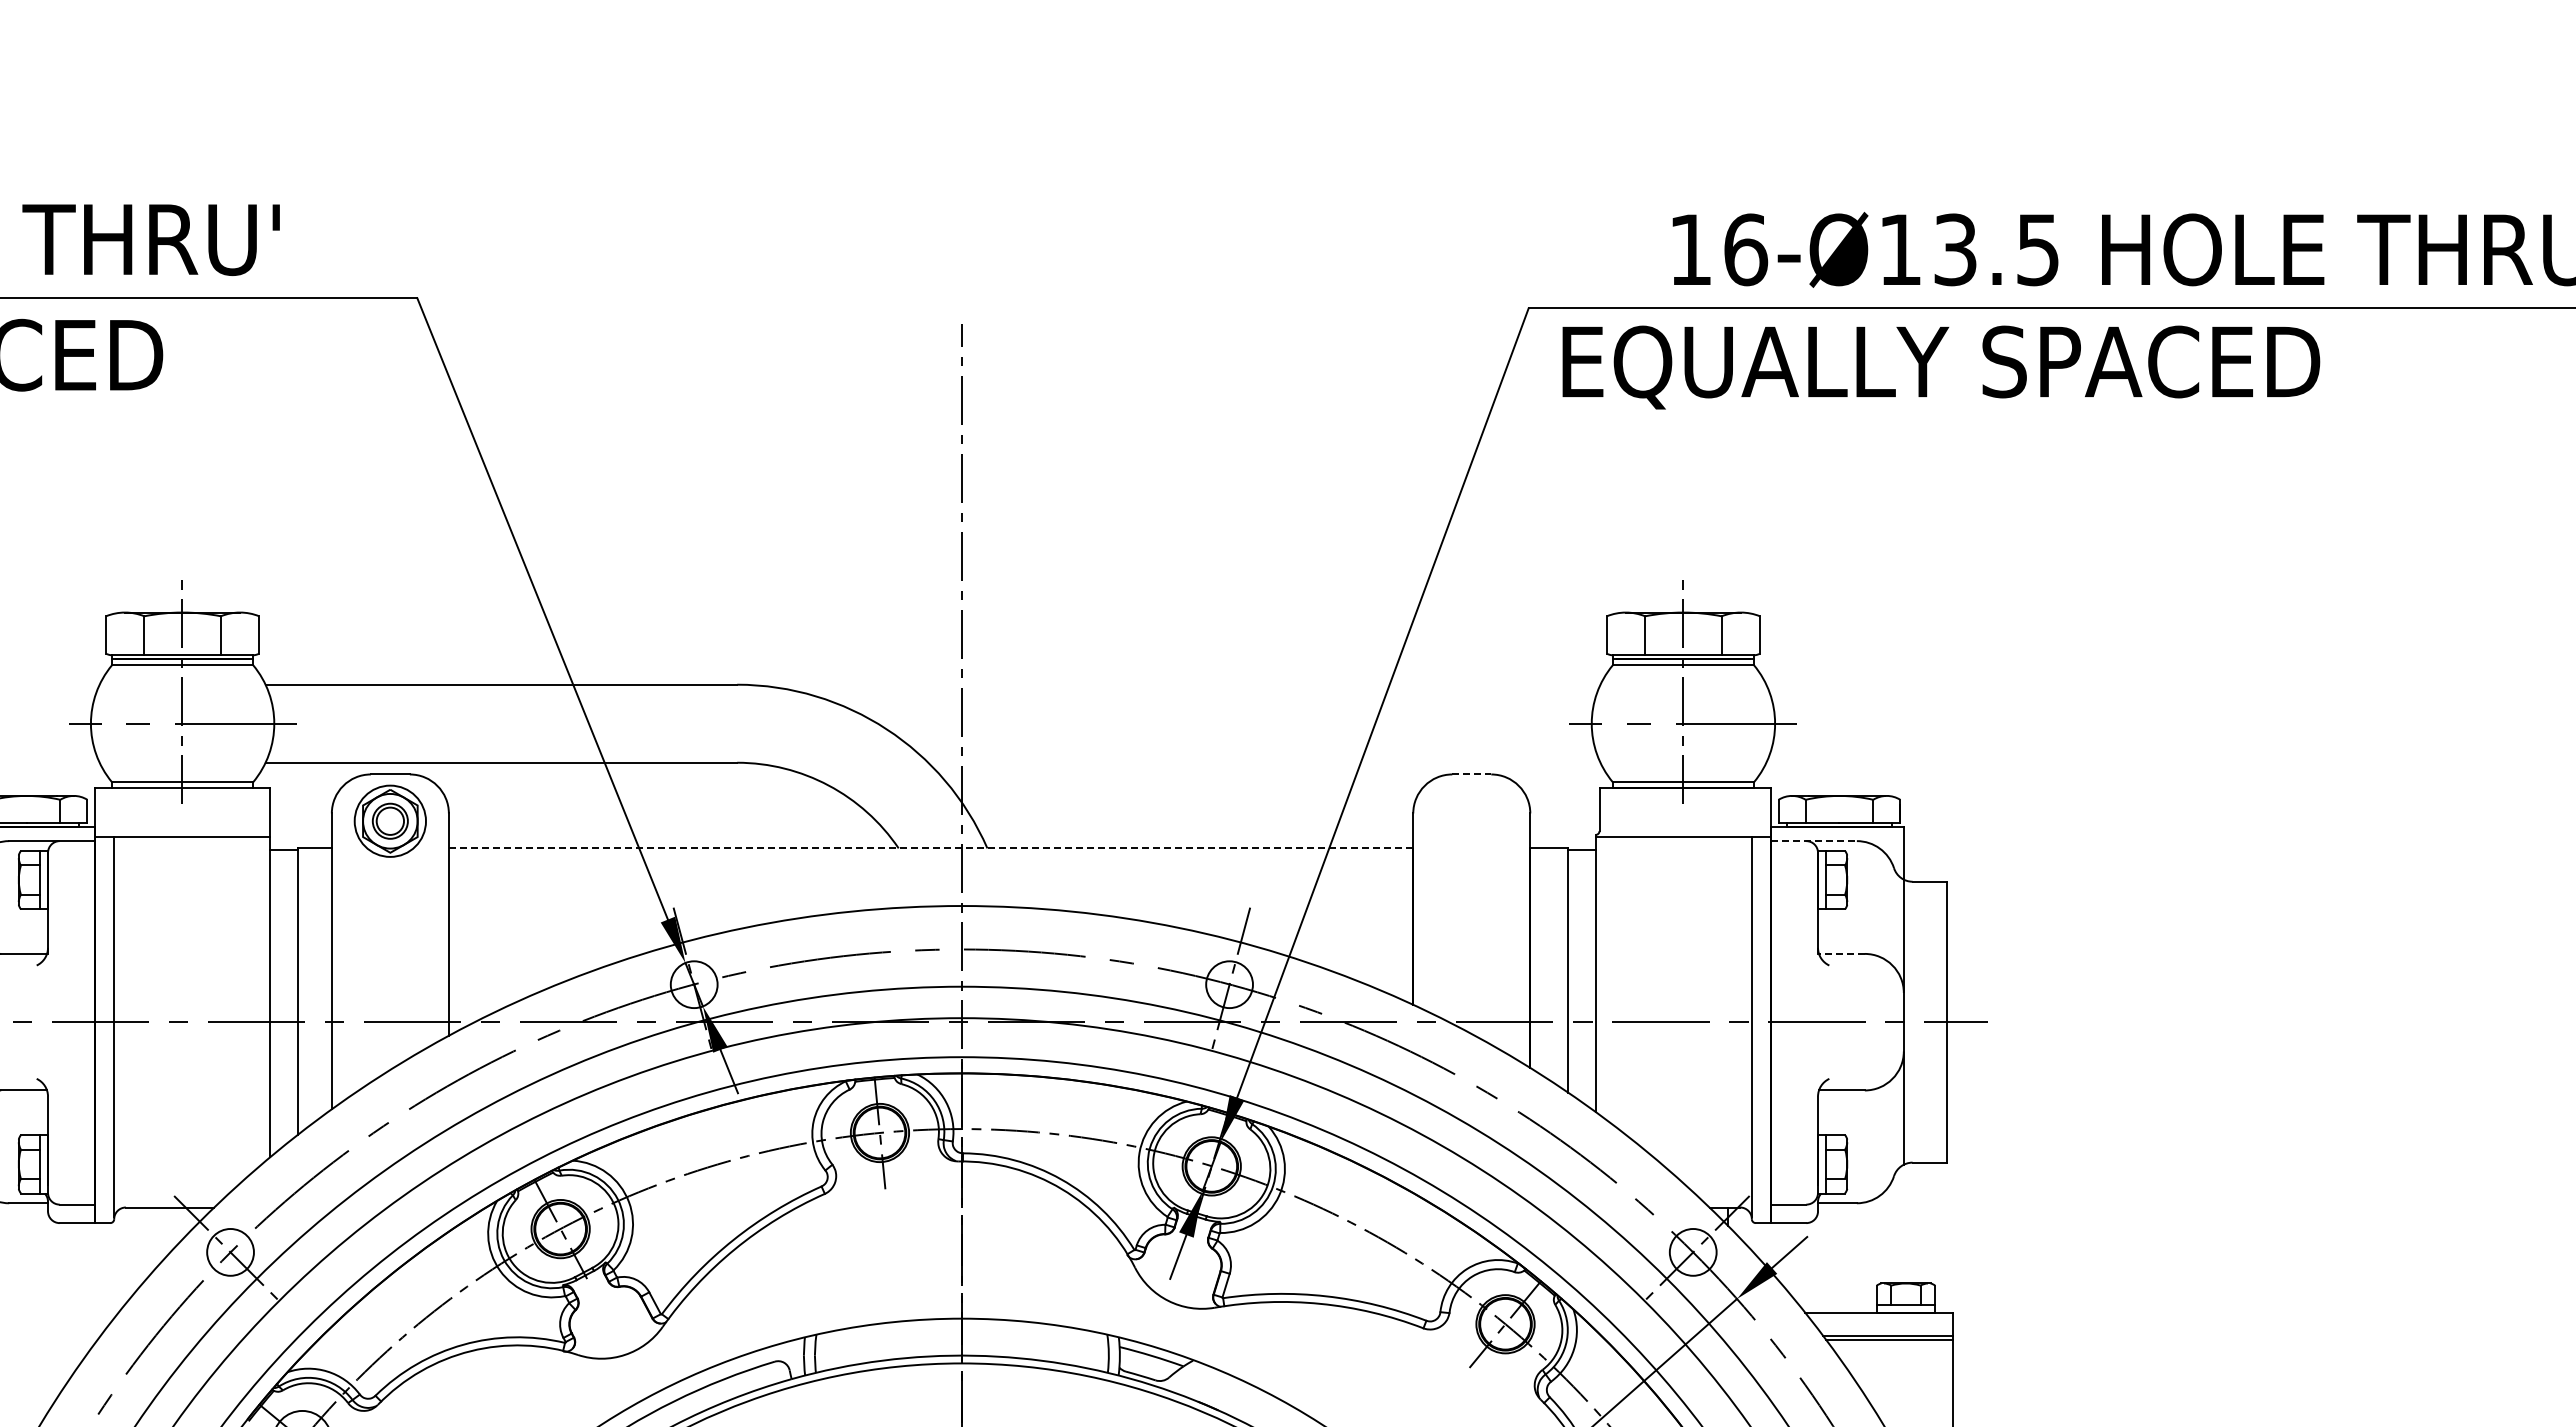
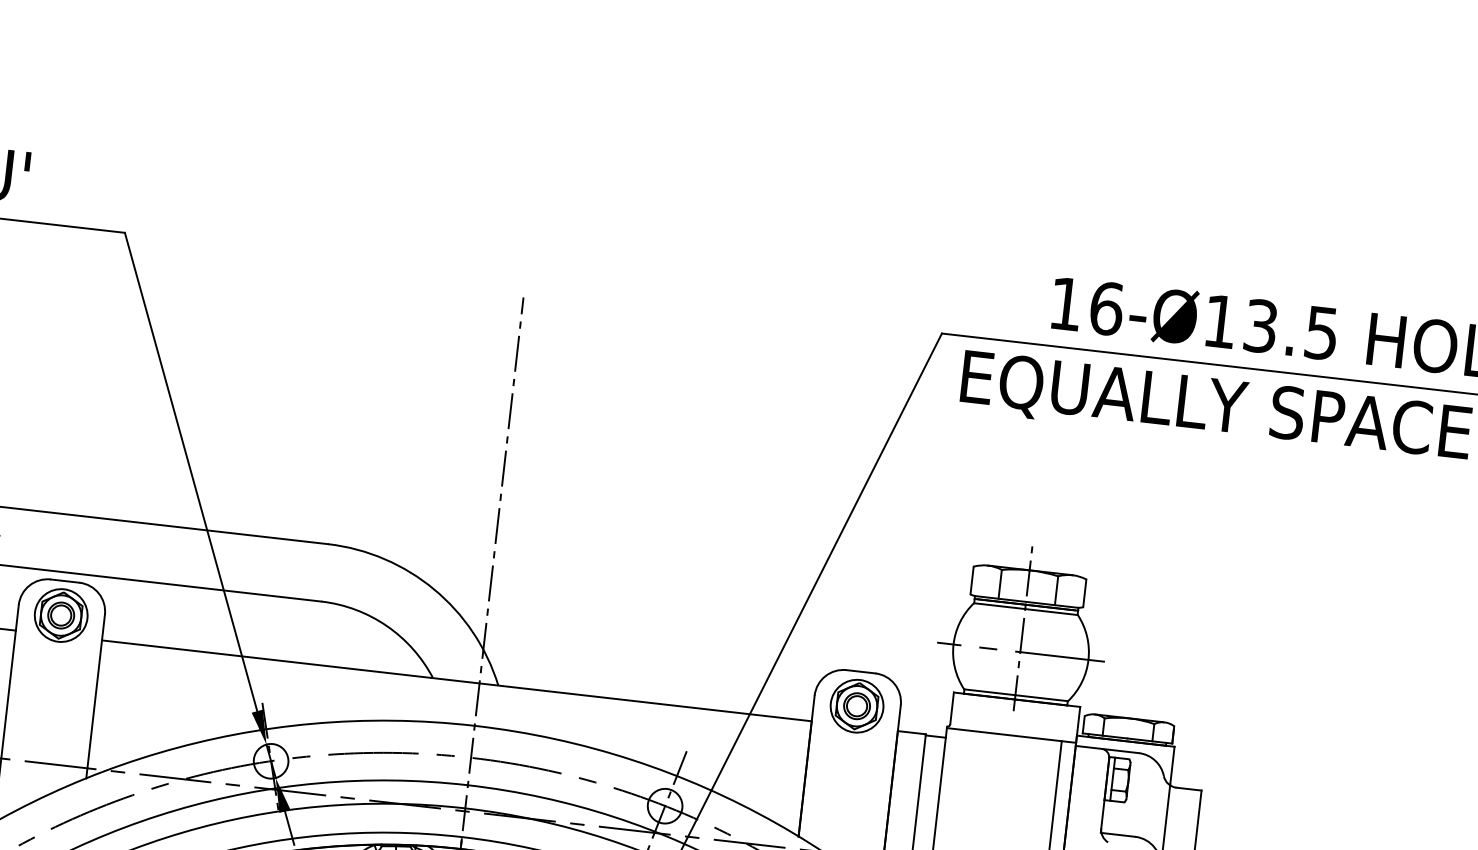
line: (1471, 774) -> (860, 671), dashed -> solid
part: (1471, 820) -> (856, 705), added
line: (1814, 841) -> (1107, 749), dashed -> solid
line: (930, 848) -> (456, 680), dashed -> solid
line: (1841, 953) -> (1118, 834), dashed -> solid

